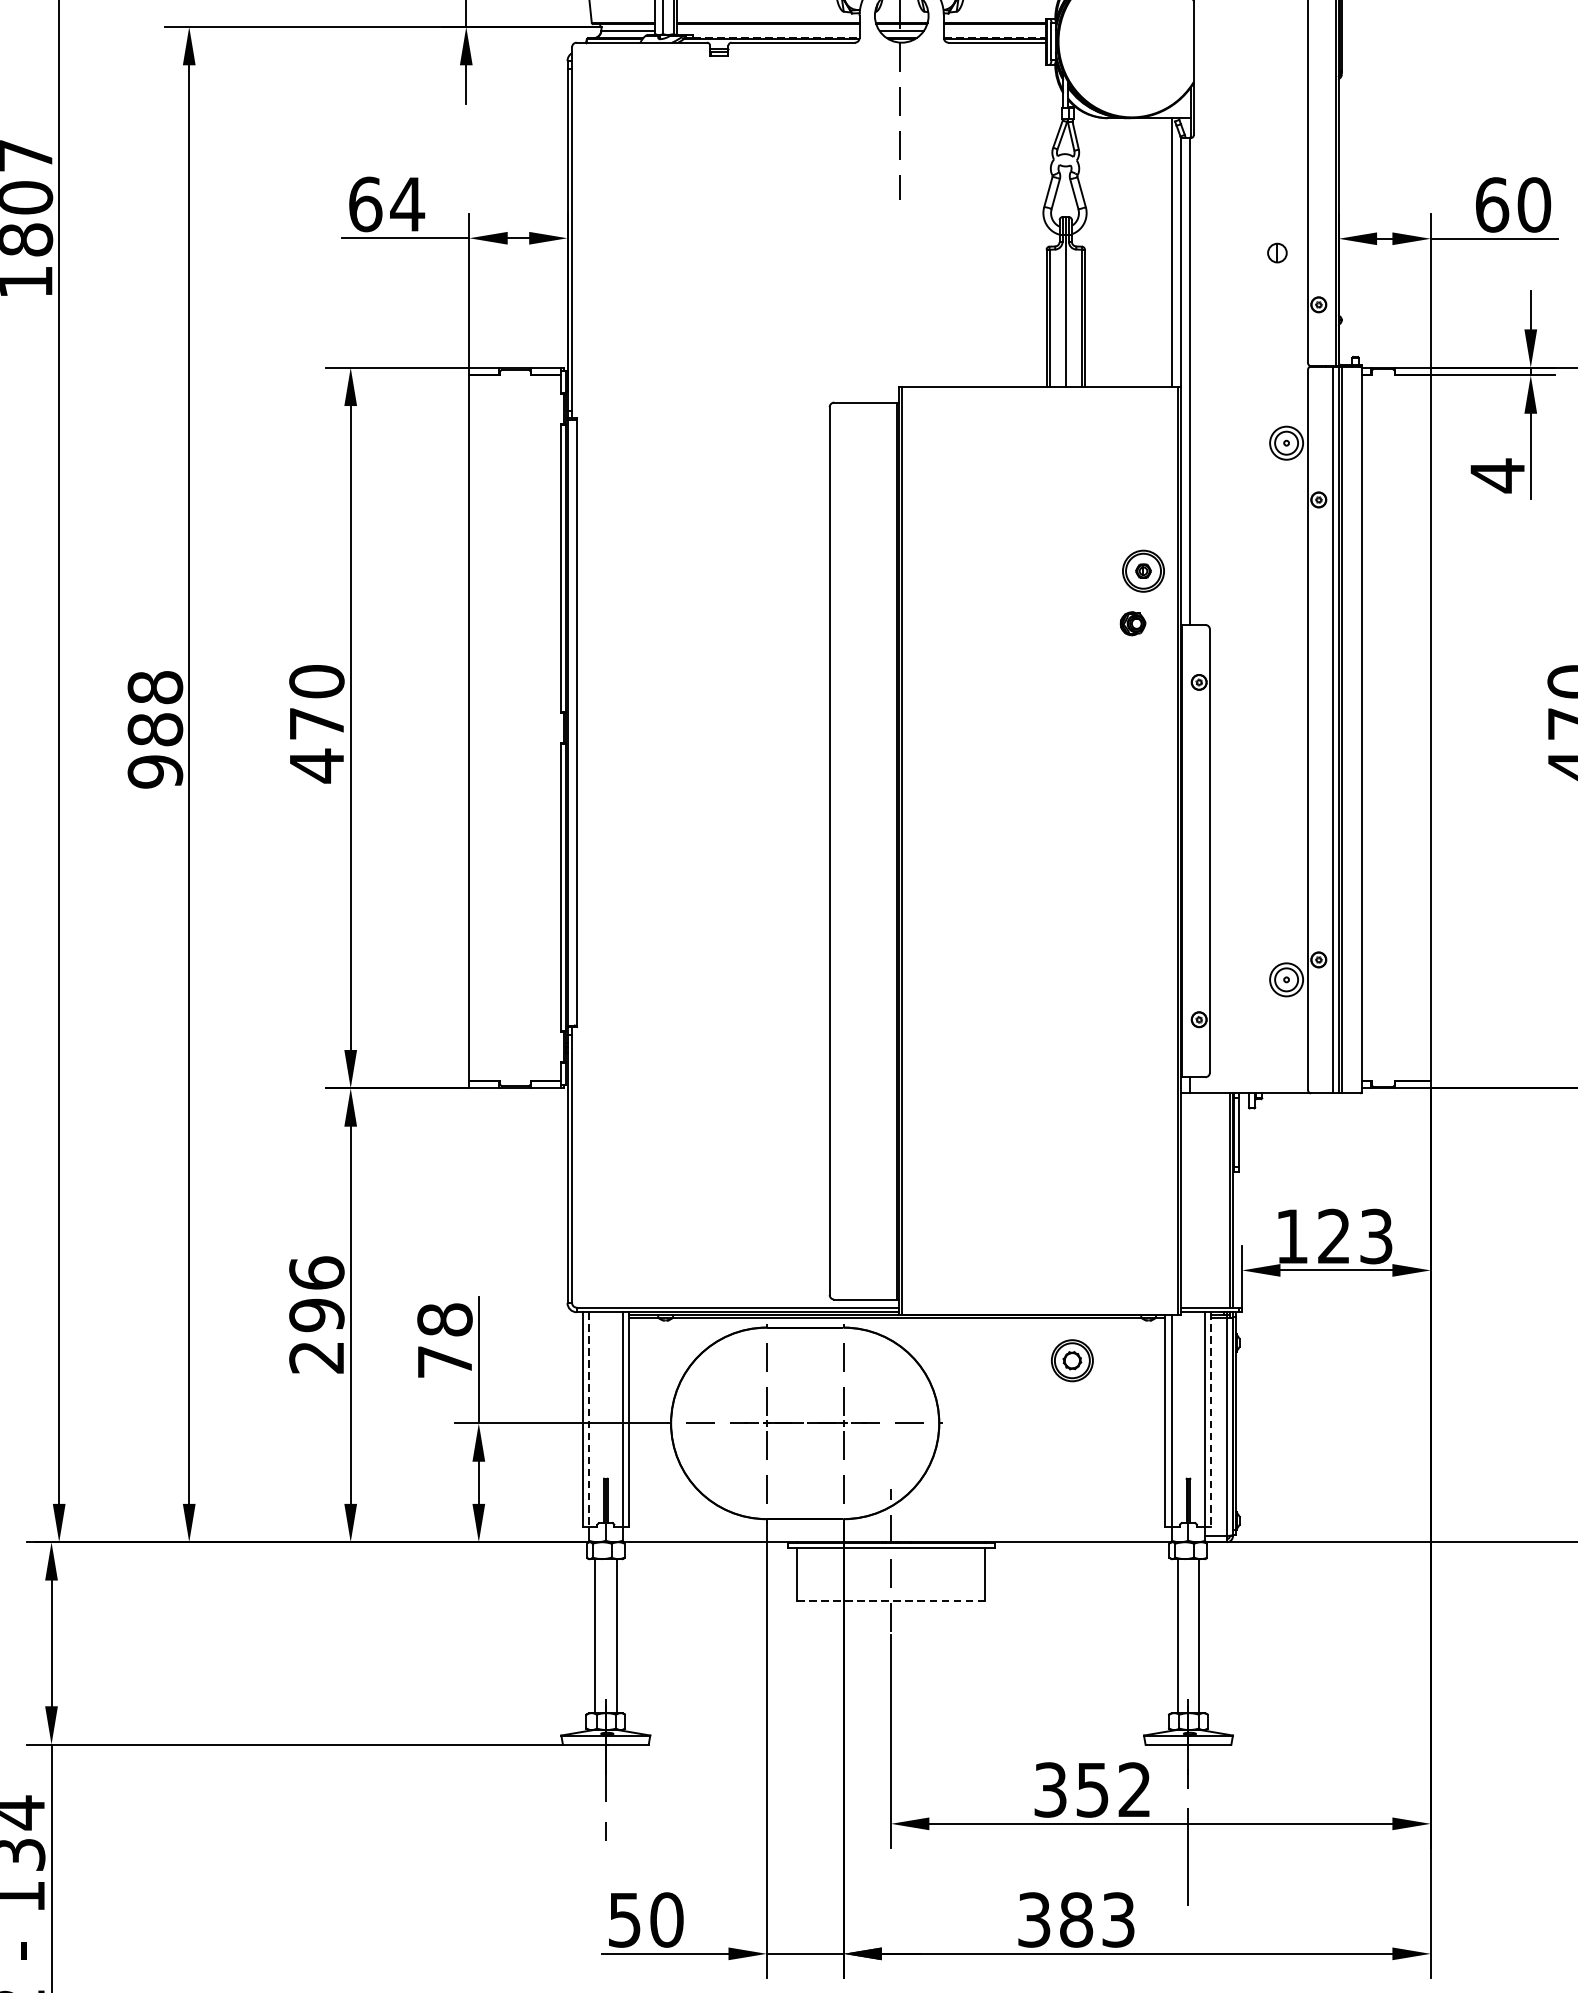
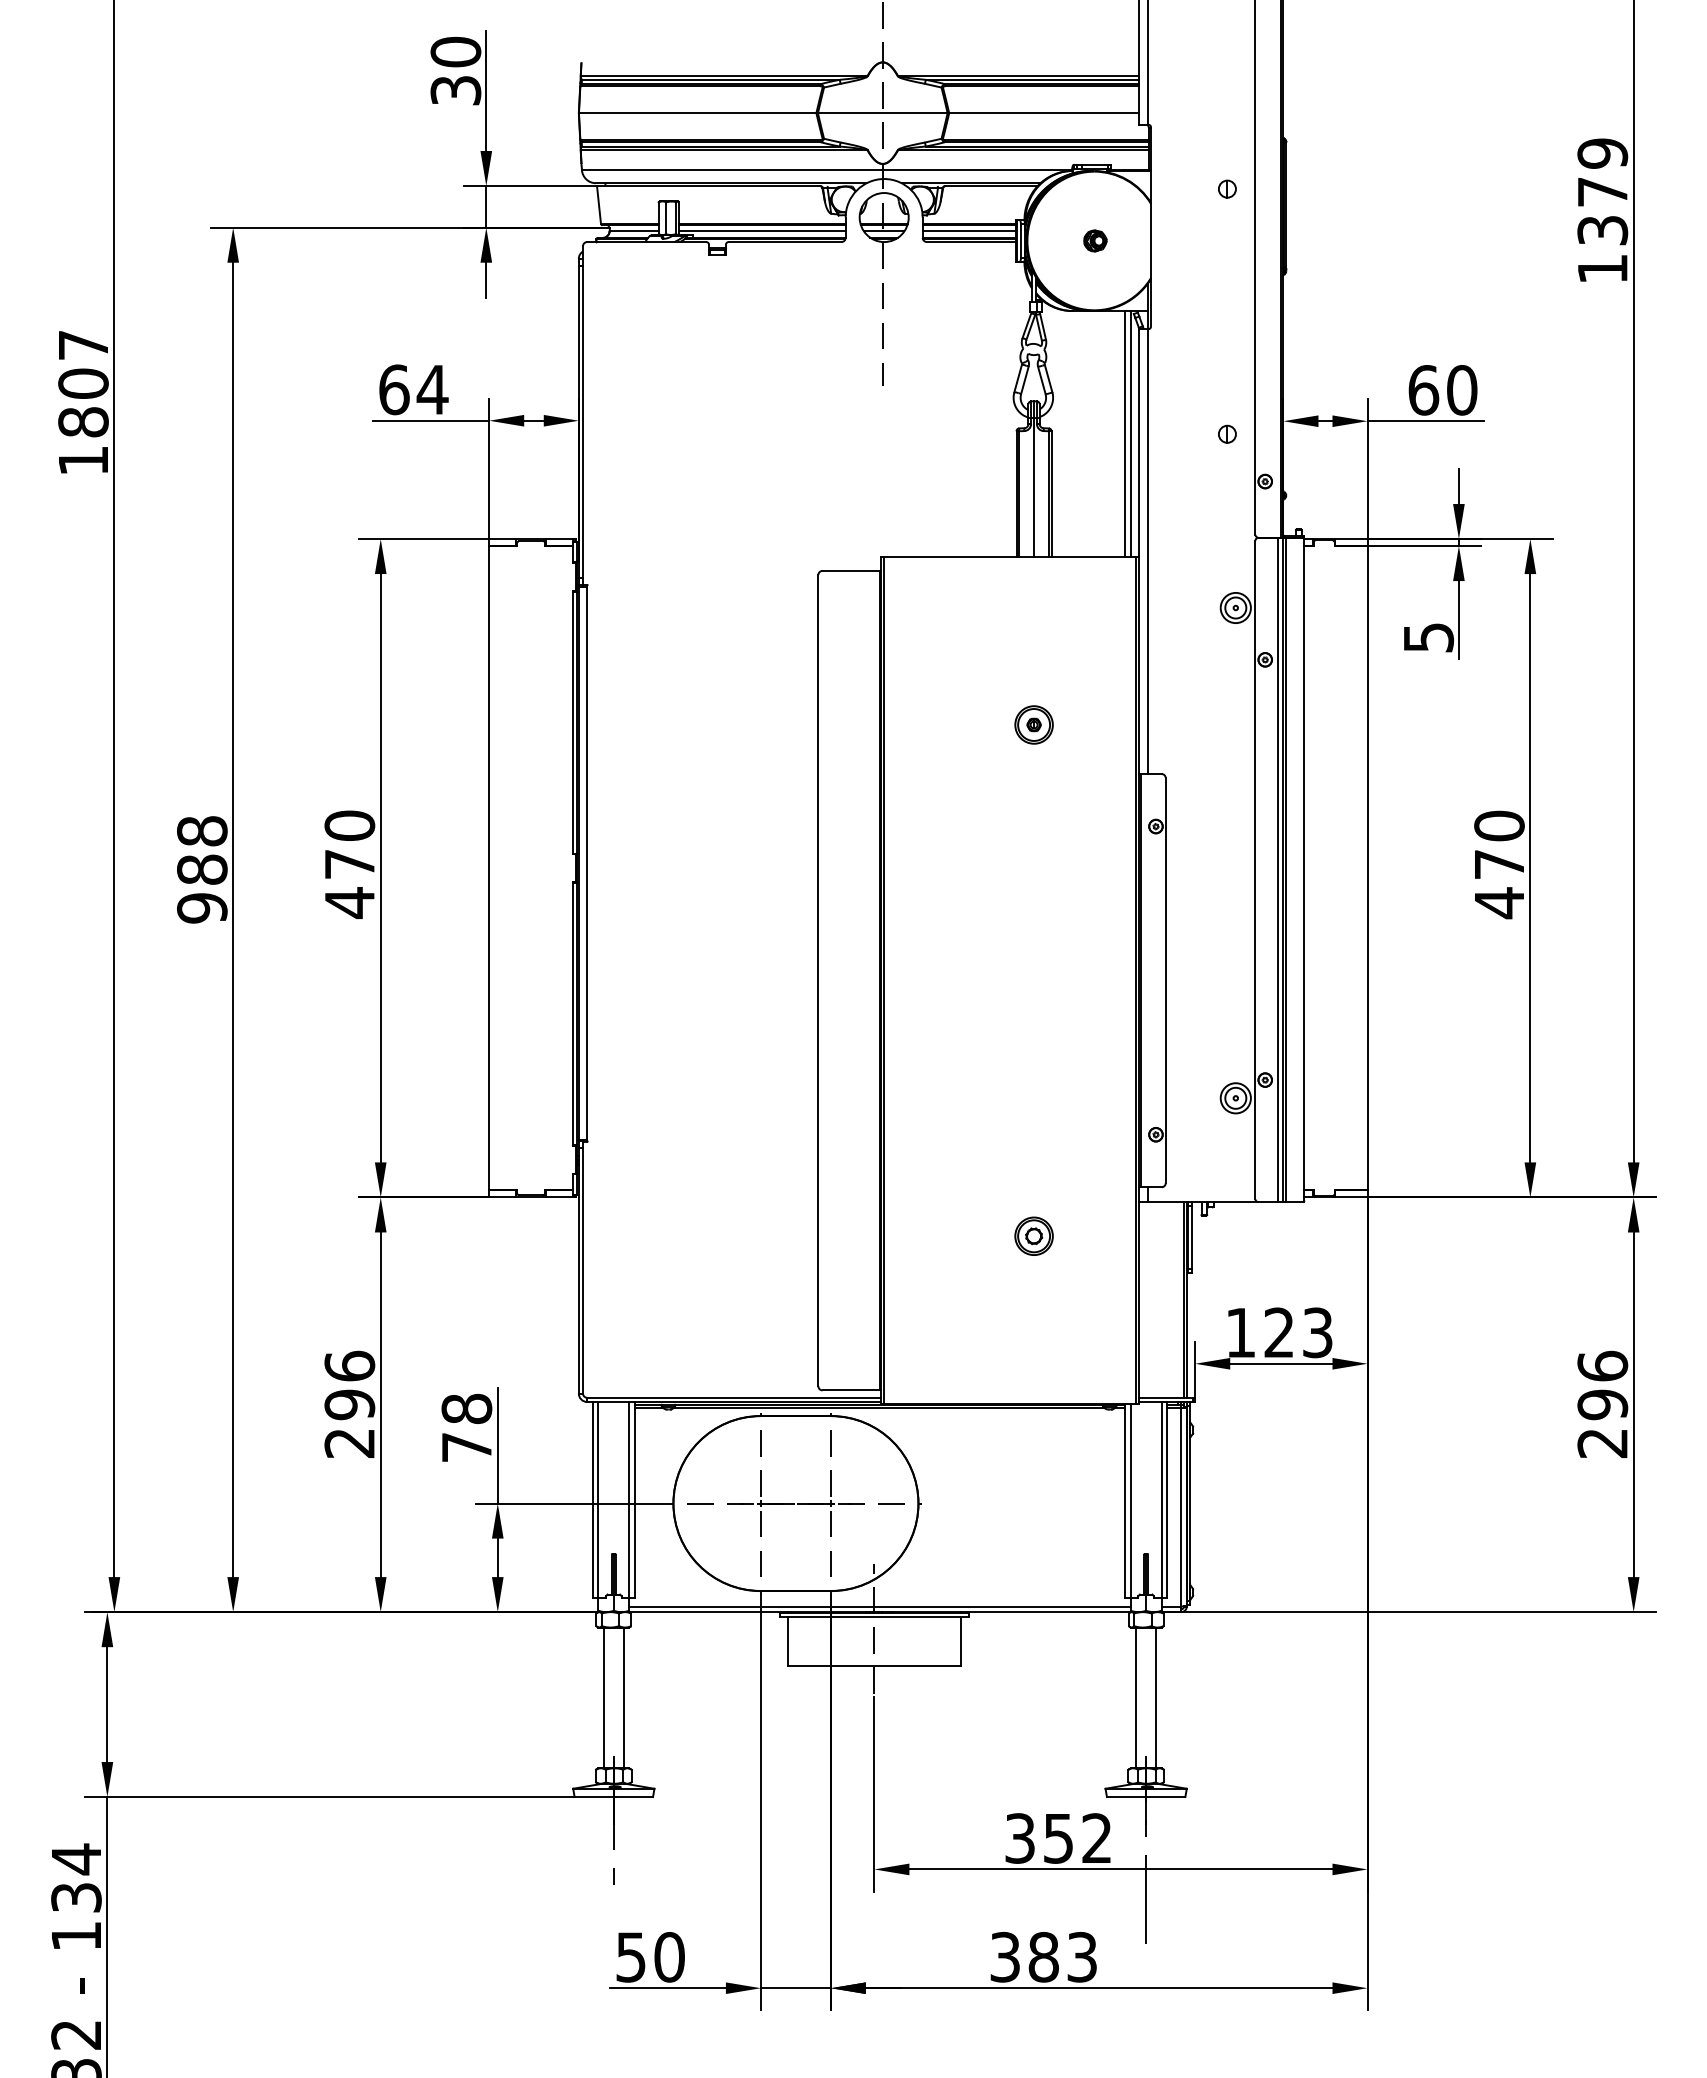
line: (768, 31) -> (762, 231), added
line: (995, 31) -> (969, 231), added
line: (777, 37) -> (770, 237), dashed -> solid
line: (995, 37) -> (969, 237), dashed -> solid
line: (1165, 252) -> (1125, 433), added
text: (1498, 475) -> (1429, 637), 4 -> 5
part: (1142, 570) -> (1033, 724), moved
part: (1133, 623) -> (1095, 240), moved
part: (1071, 1359) -> (1033, 1235), moved
line: (589, 1420) -> (598, 1500), dashed -> solid
line: (1211, 1420) -> (1167, 1500), dashed -> solid
line: (896, 1536) -> (879, 1606), added
line: (890, 1601) -> (873, 1666), dashed -> solid

